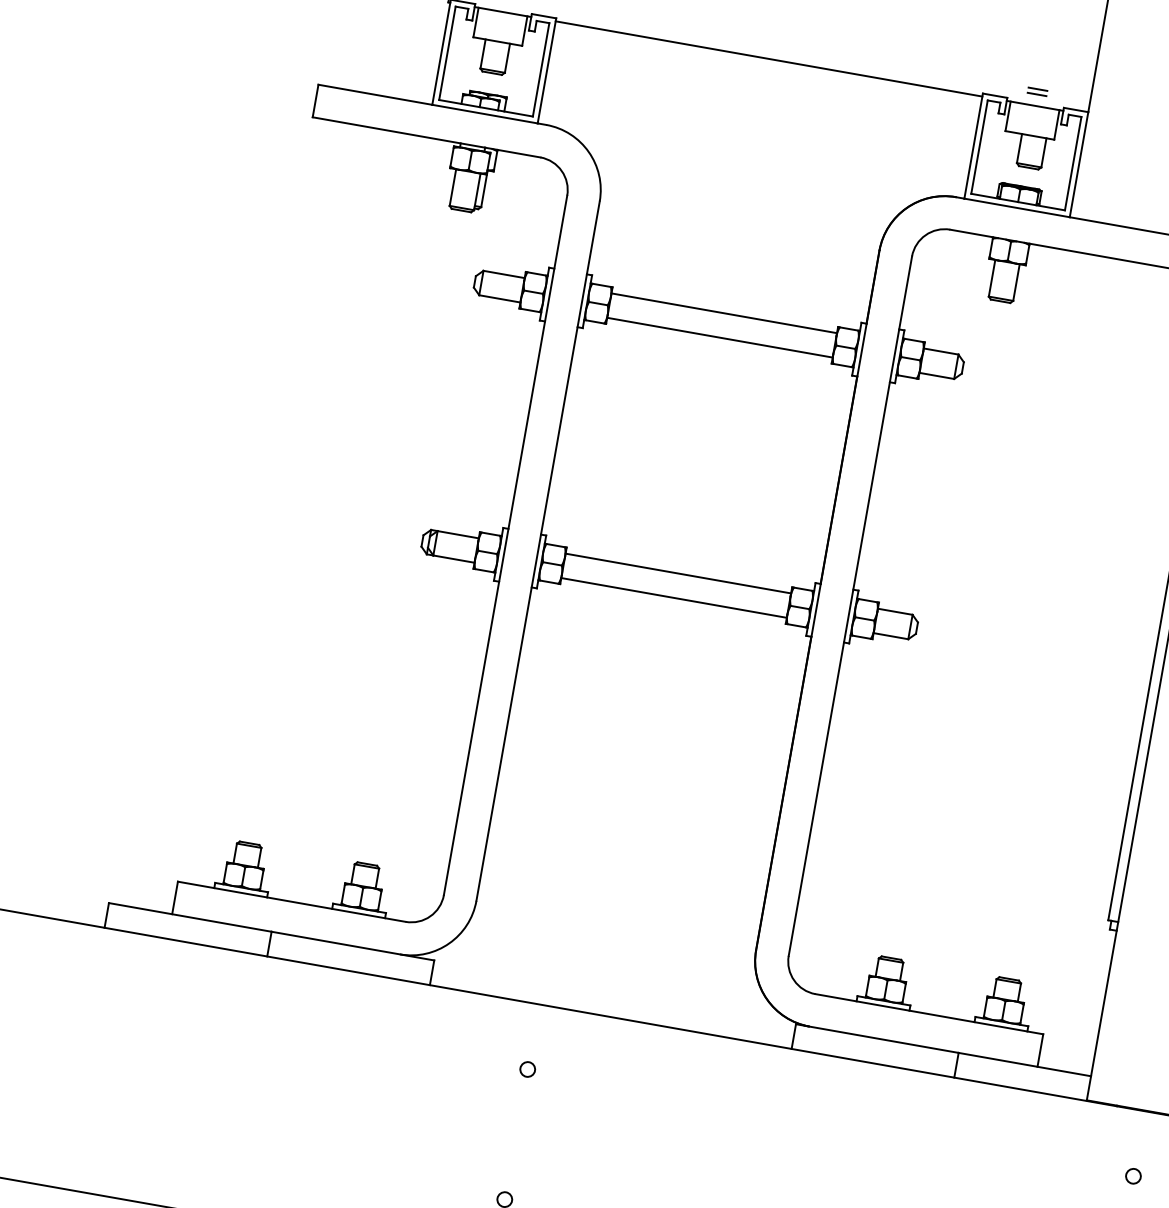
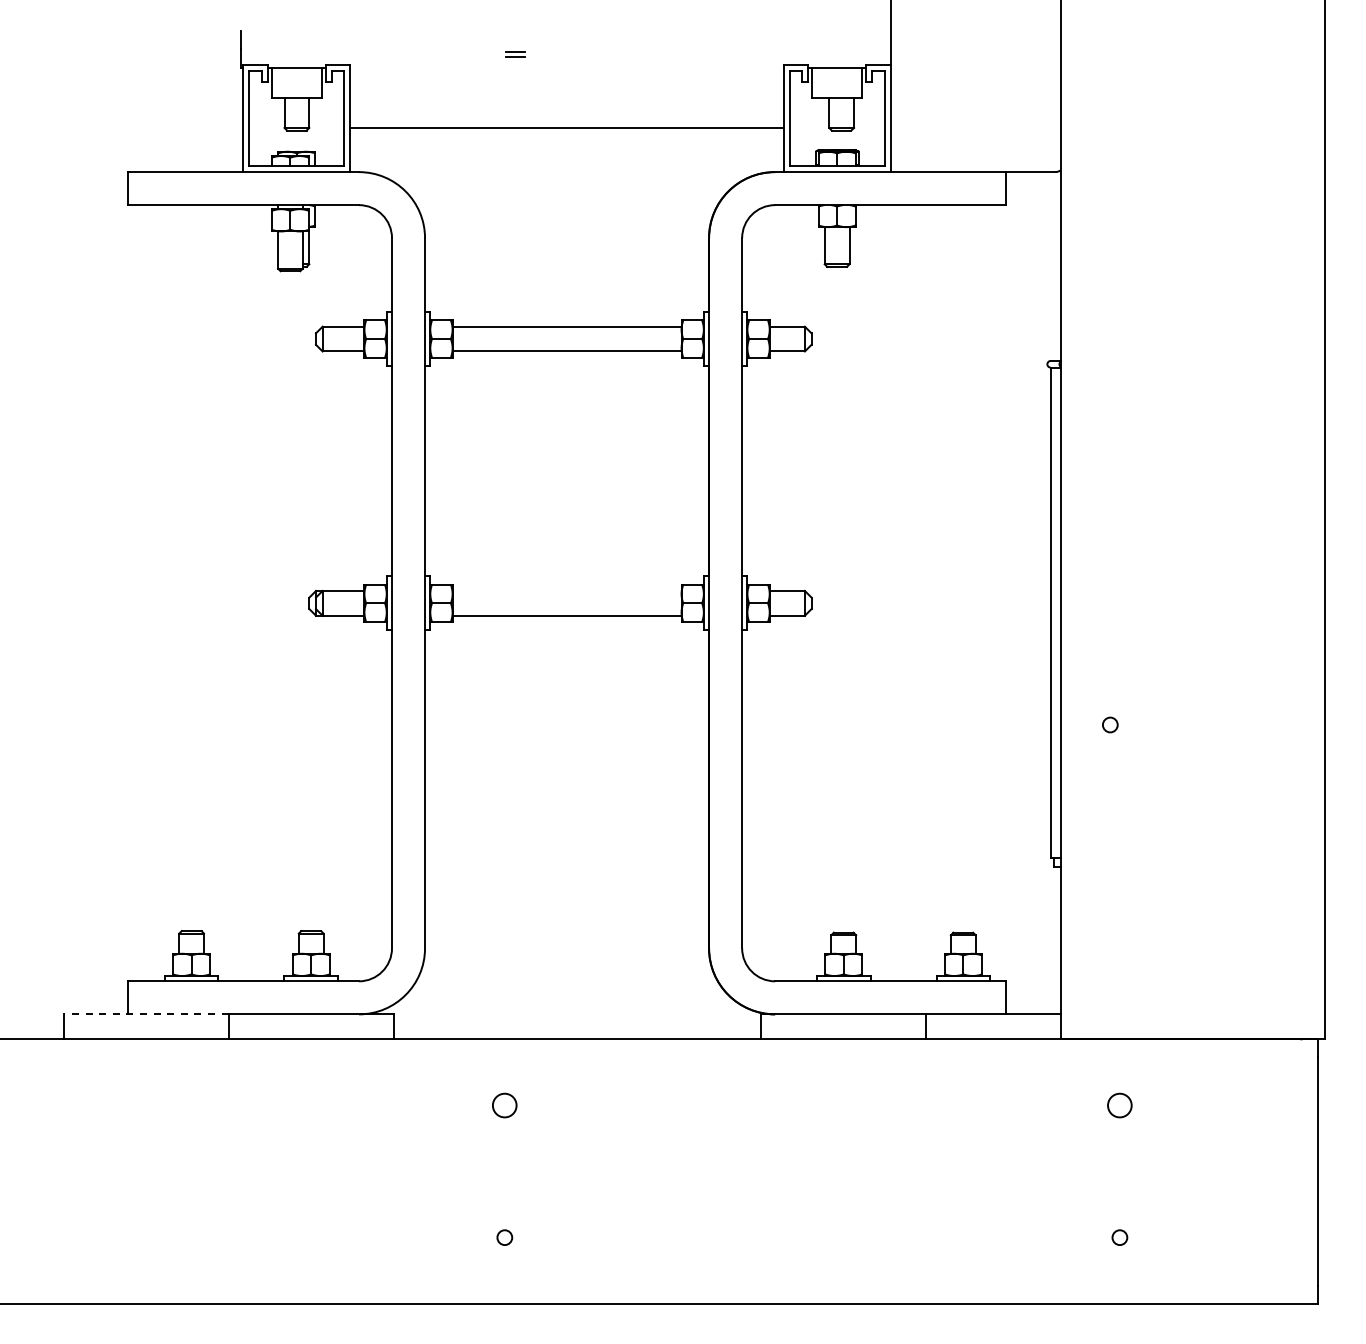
line: (768, 58) -> (566, 128), moved
part: (1037, 92) -> (515, 54), moved
line: (677, 572) -> (566, 590), removed
line: (190, 917) -> (146, 1014), solid -> dashed
circle: (527, 1069) -> (504, 1105), size x1.6
circle: (1133, 1176) -> (1119, 1105), size x1.6

